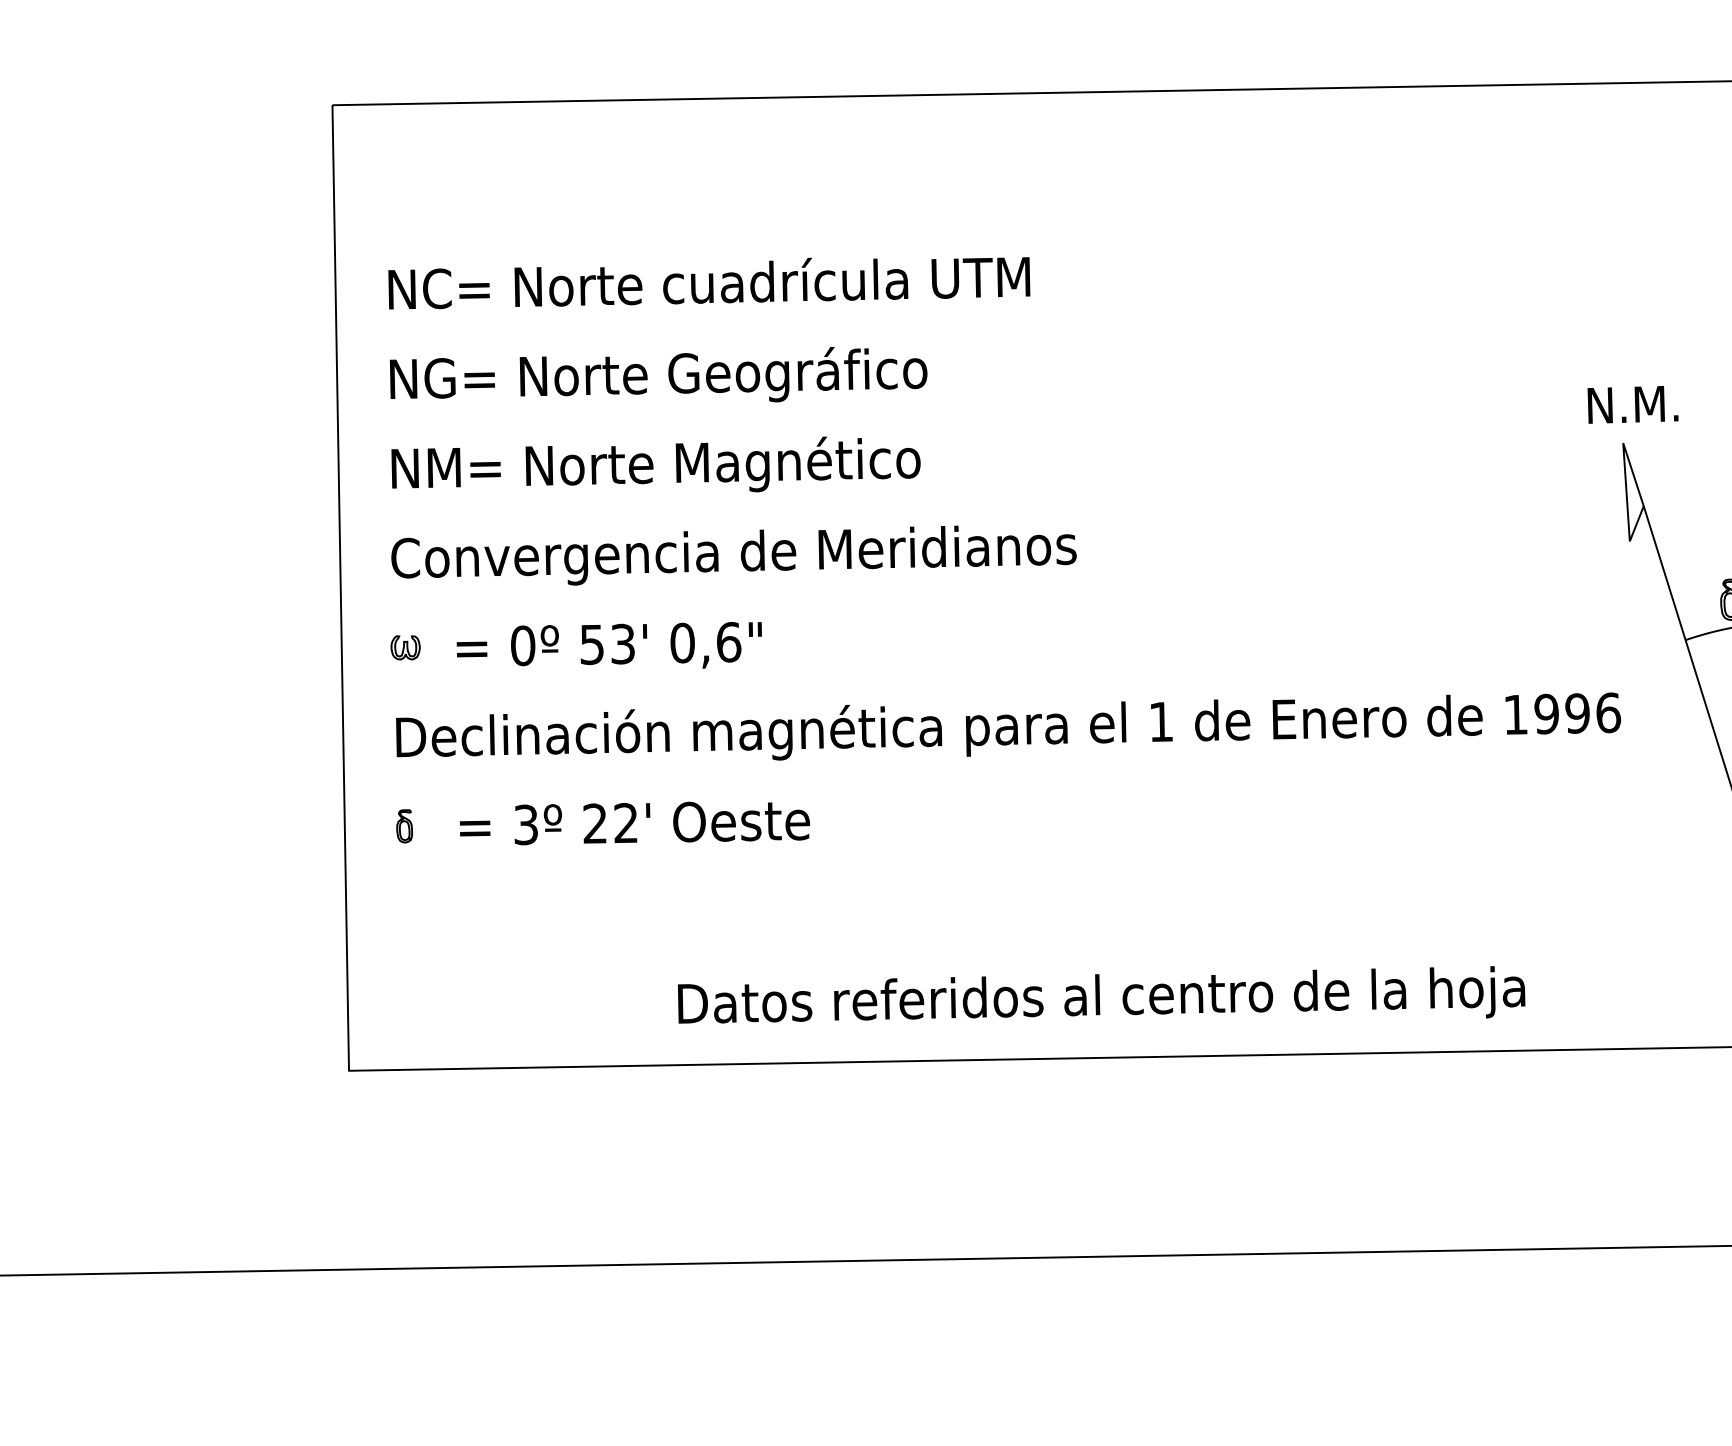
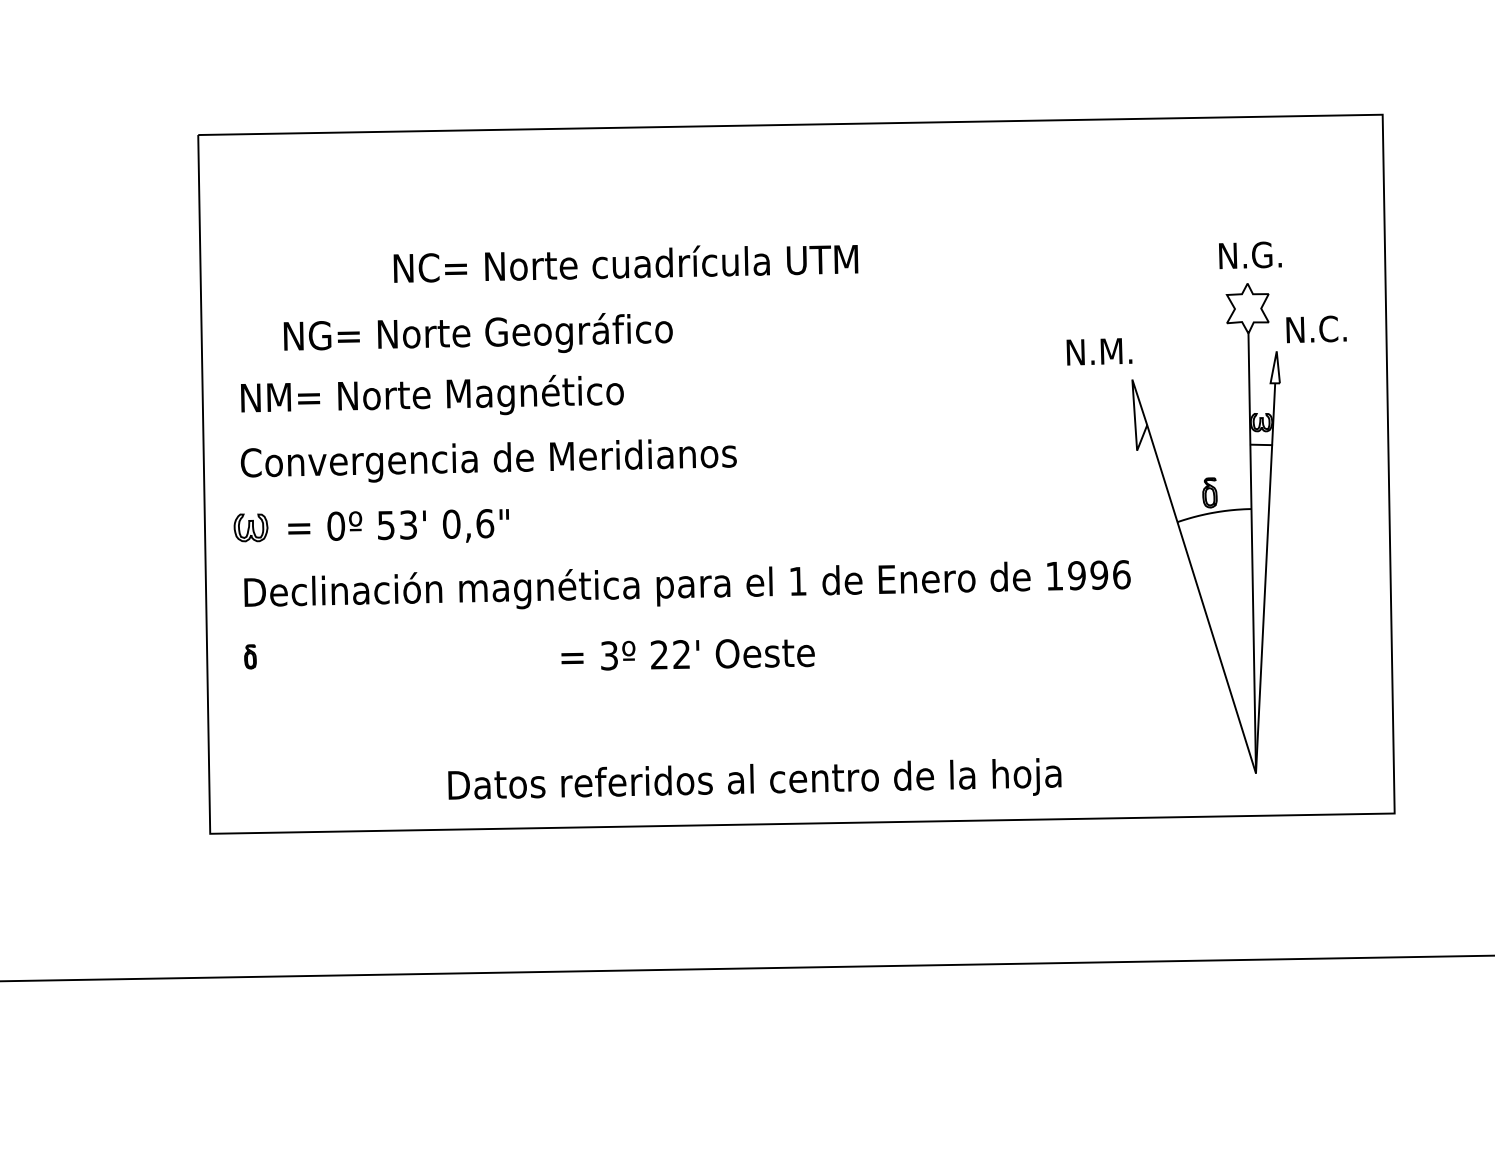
text: (708, 282) -> (625, 263), moved
text: (657, 373) -> (477, 332), moved
text: (1633, 404) -> (1099, 351), moved
part: (406, 647) -> (251, 527), size x1.6
text: (634, 823) -> (687, 654), moved

